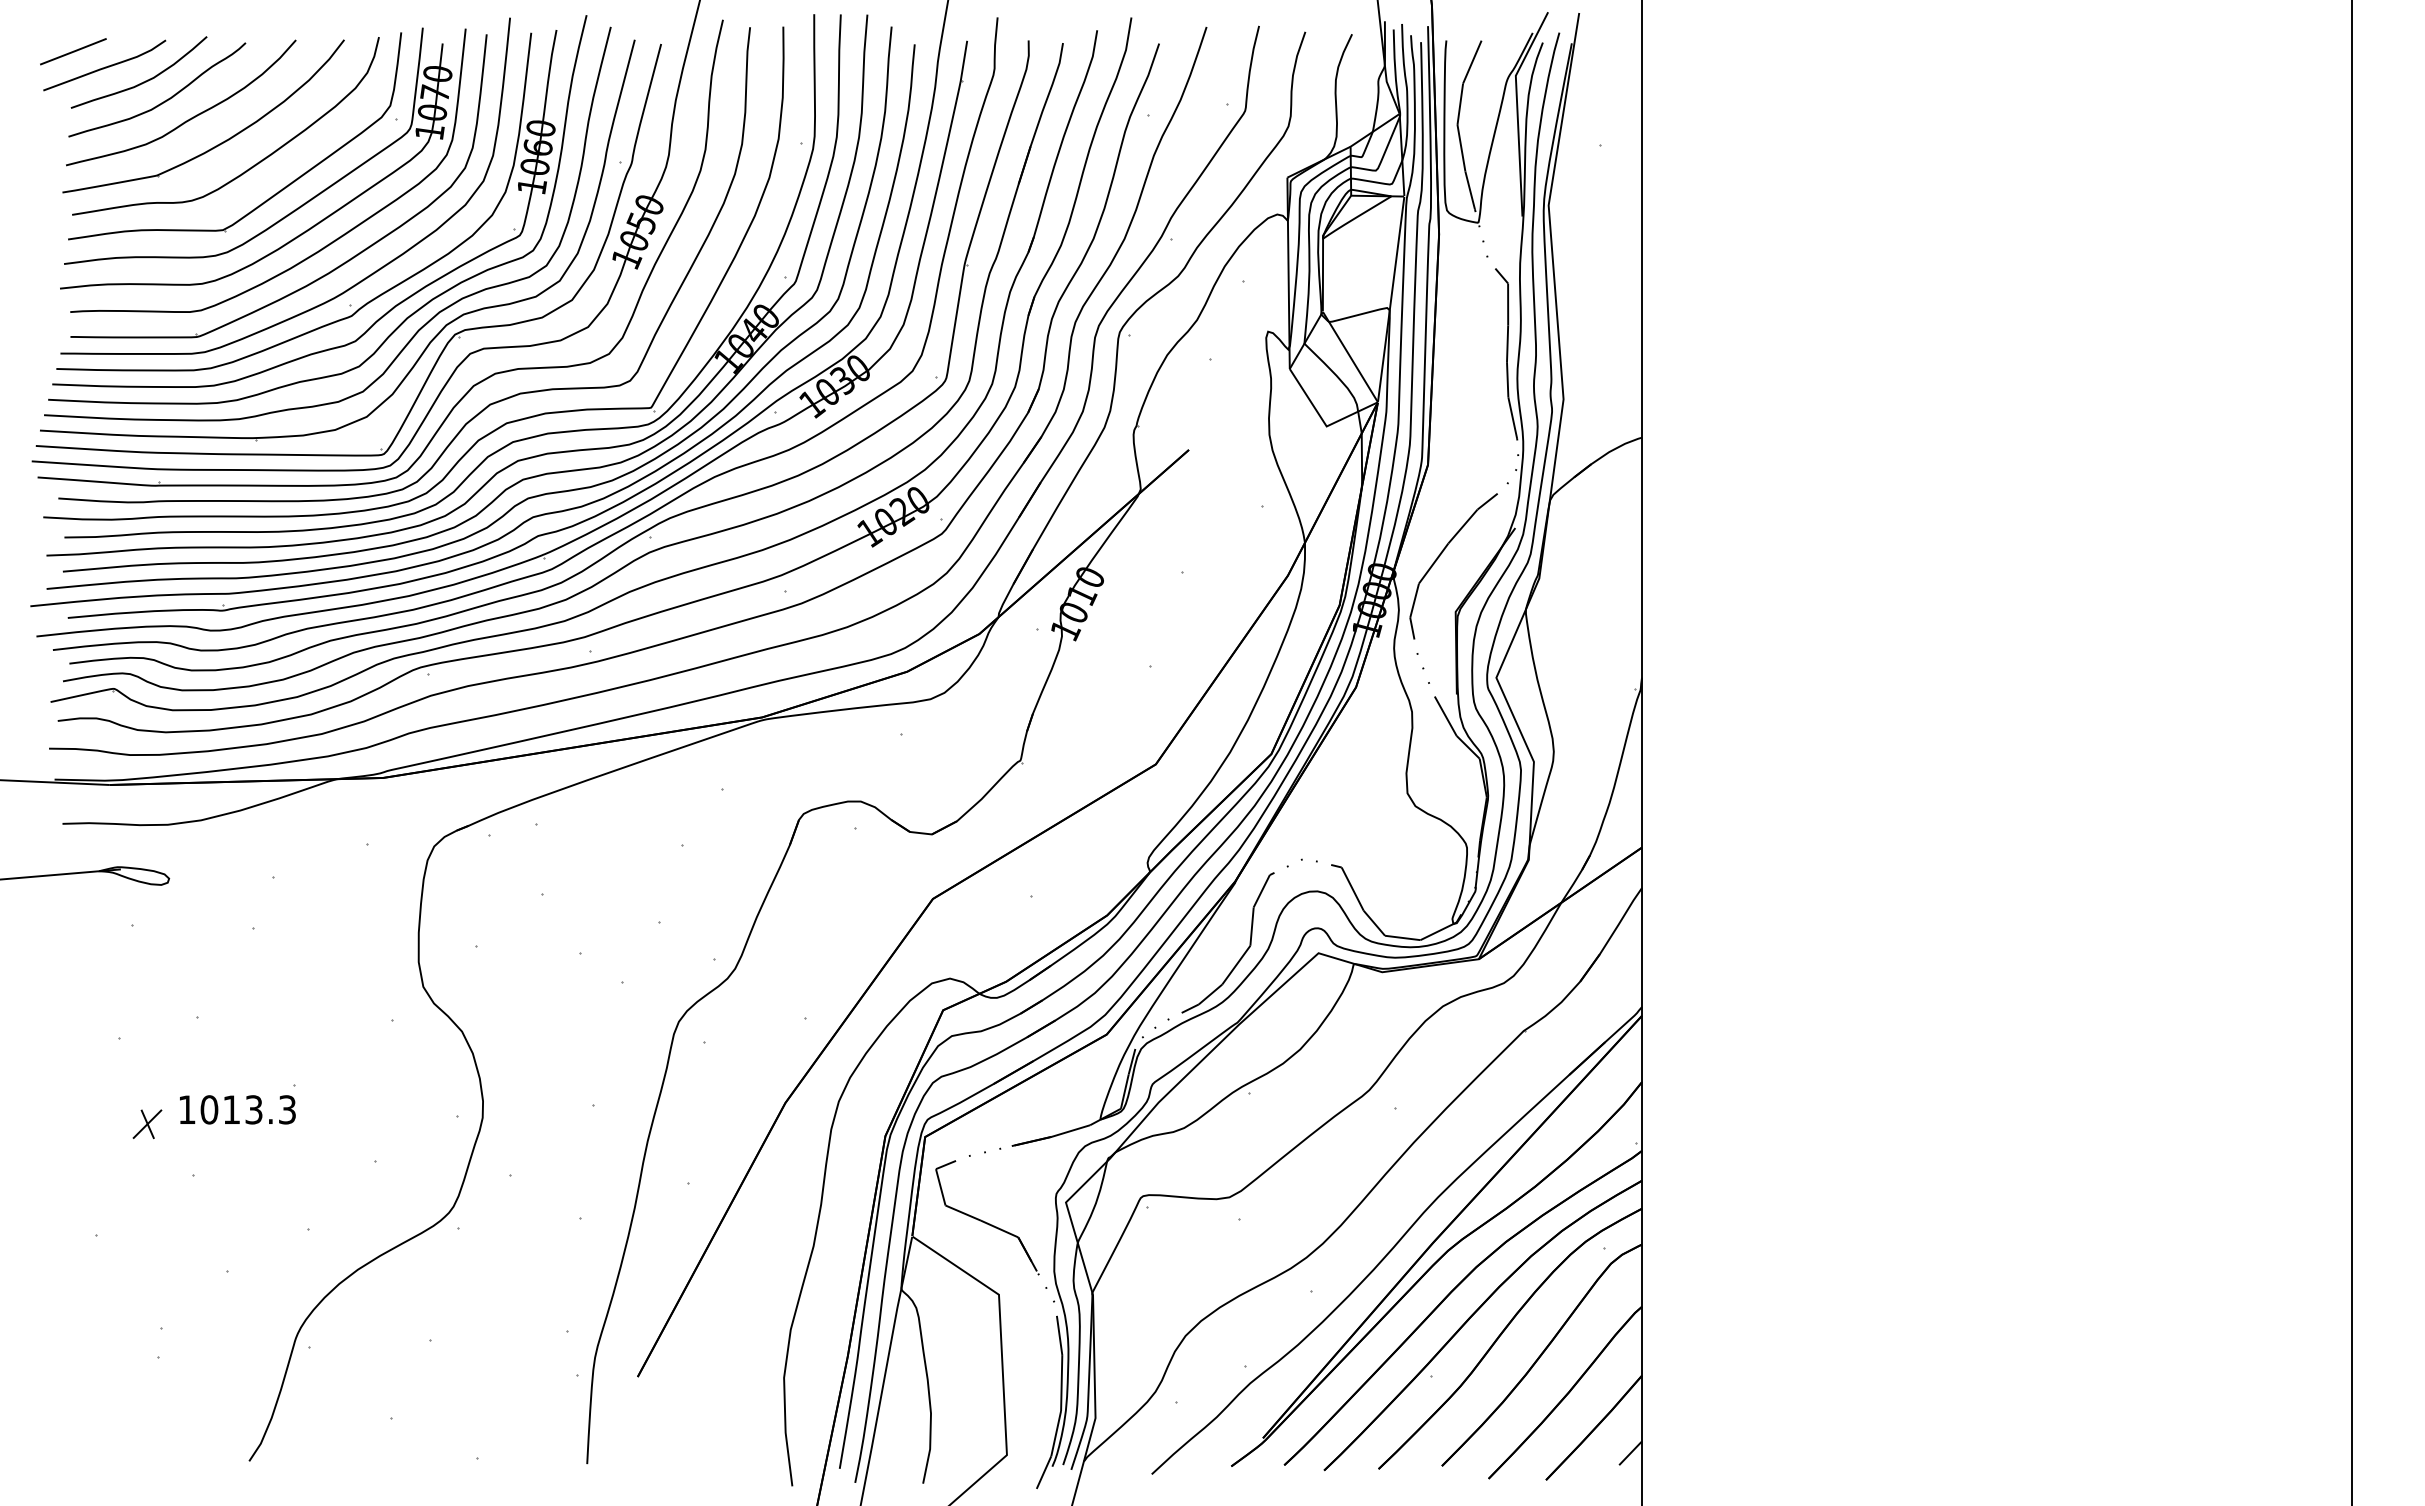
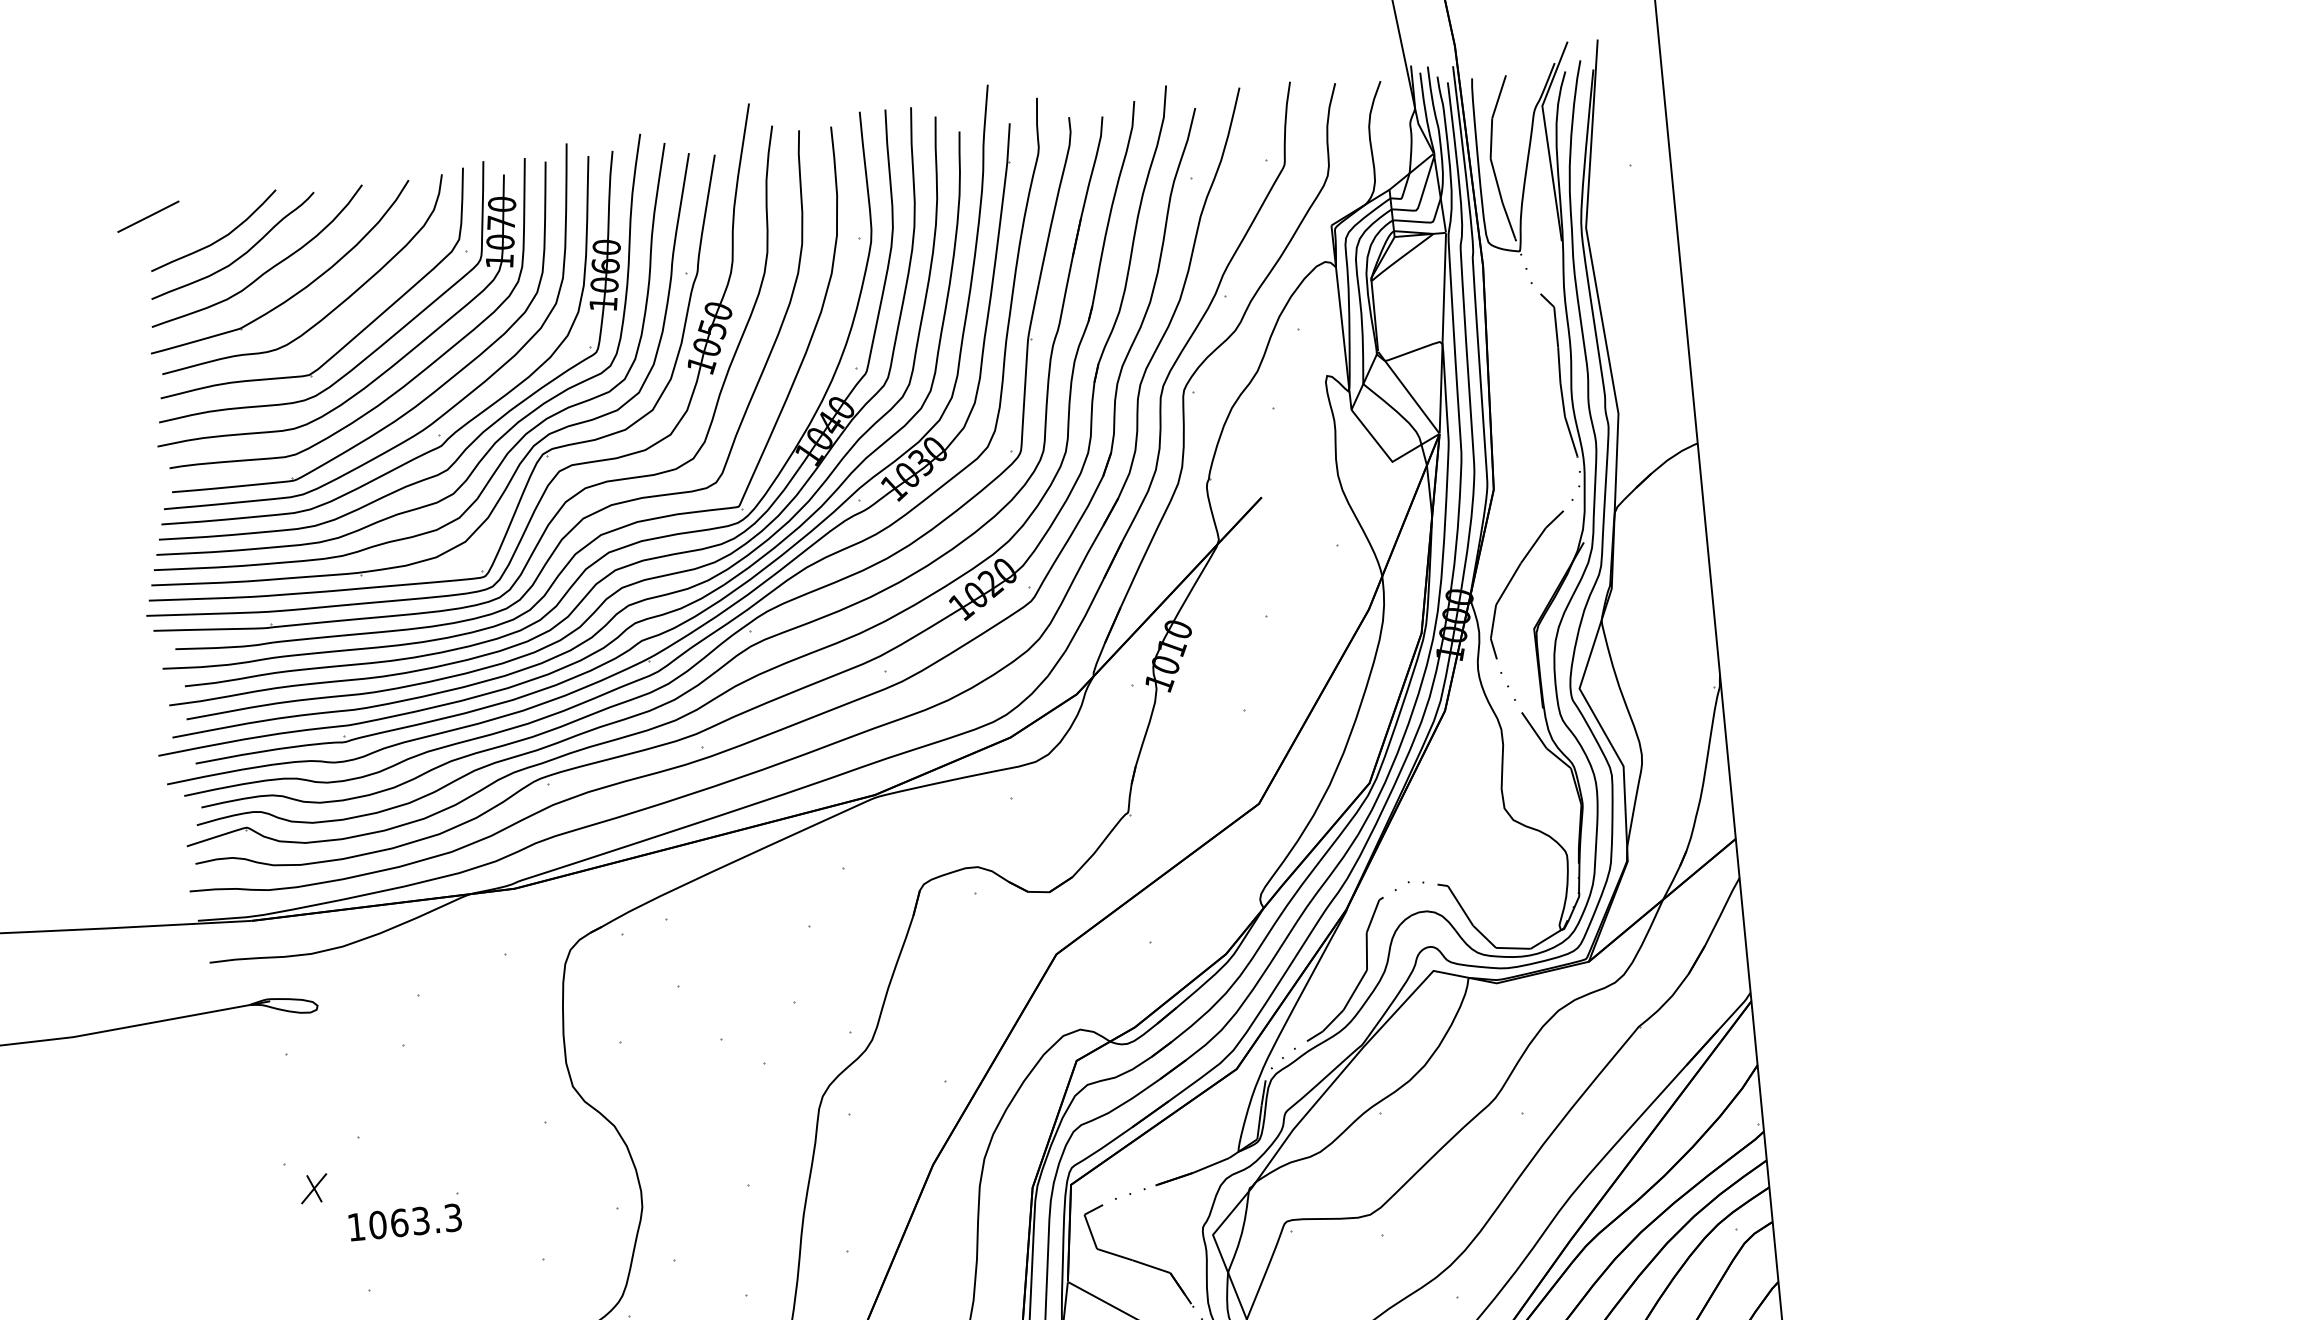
curve: (105, 66) -> (180, 228), removed
text: (231, 1109) -> (399, 1222), 1013.3 -> 1063.3
part: (147, 1123) -> (314, 1188), moved

